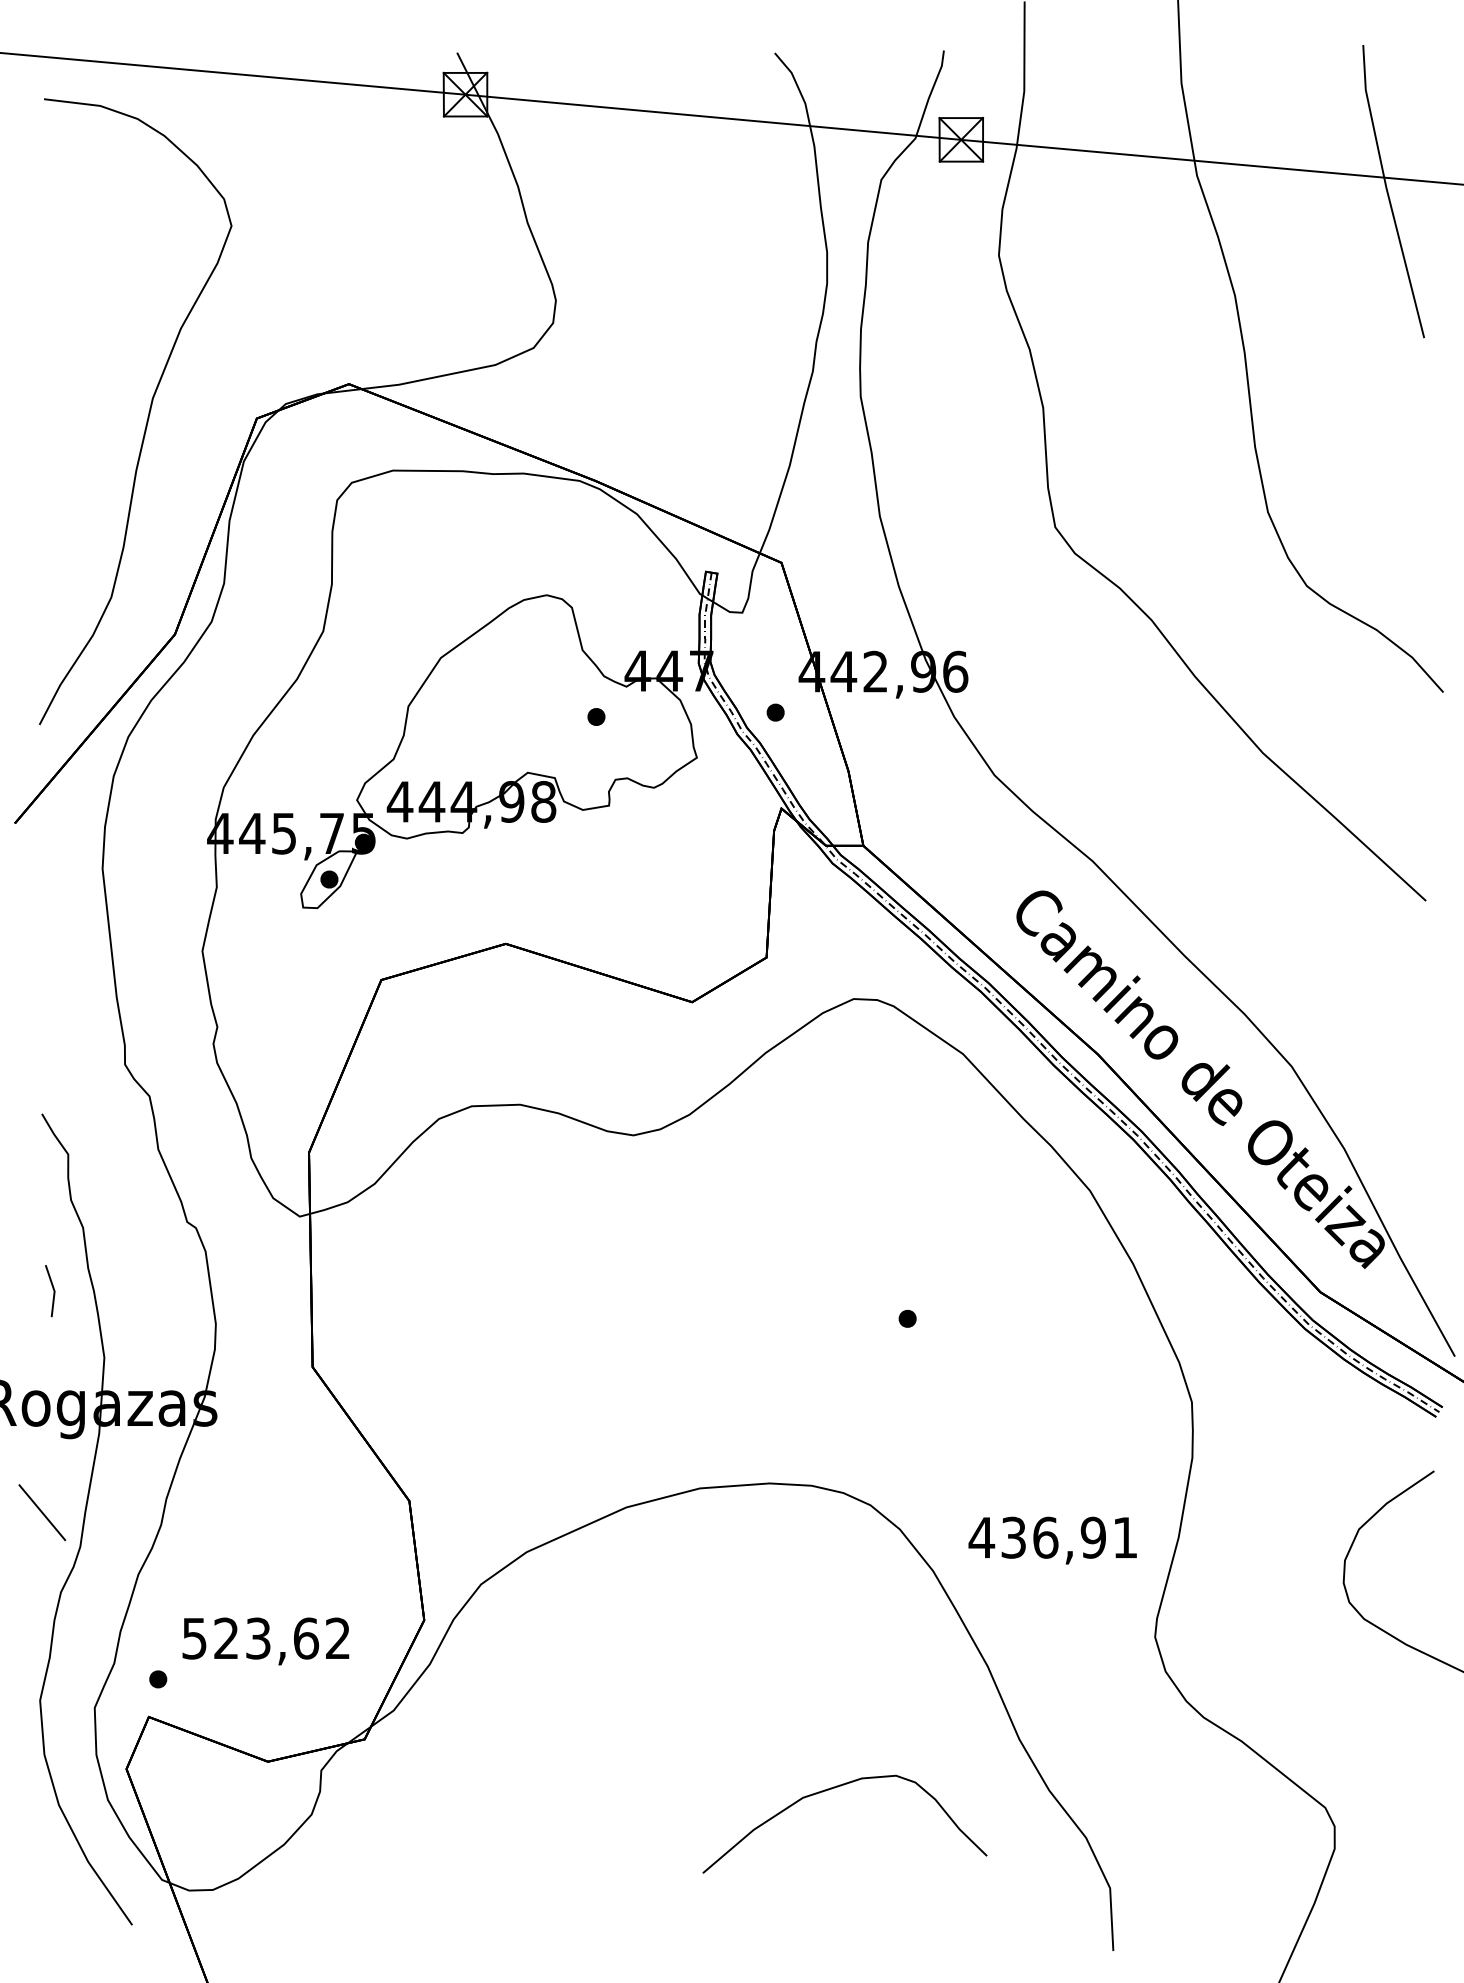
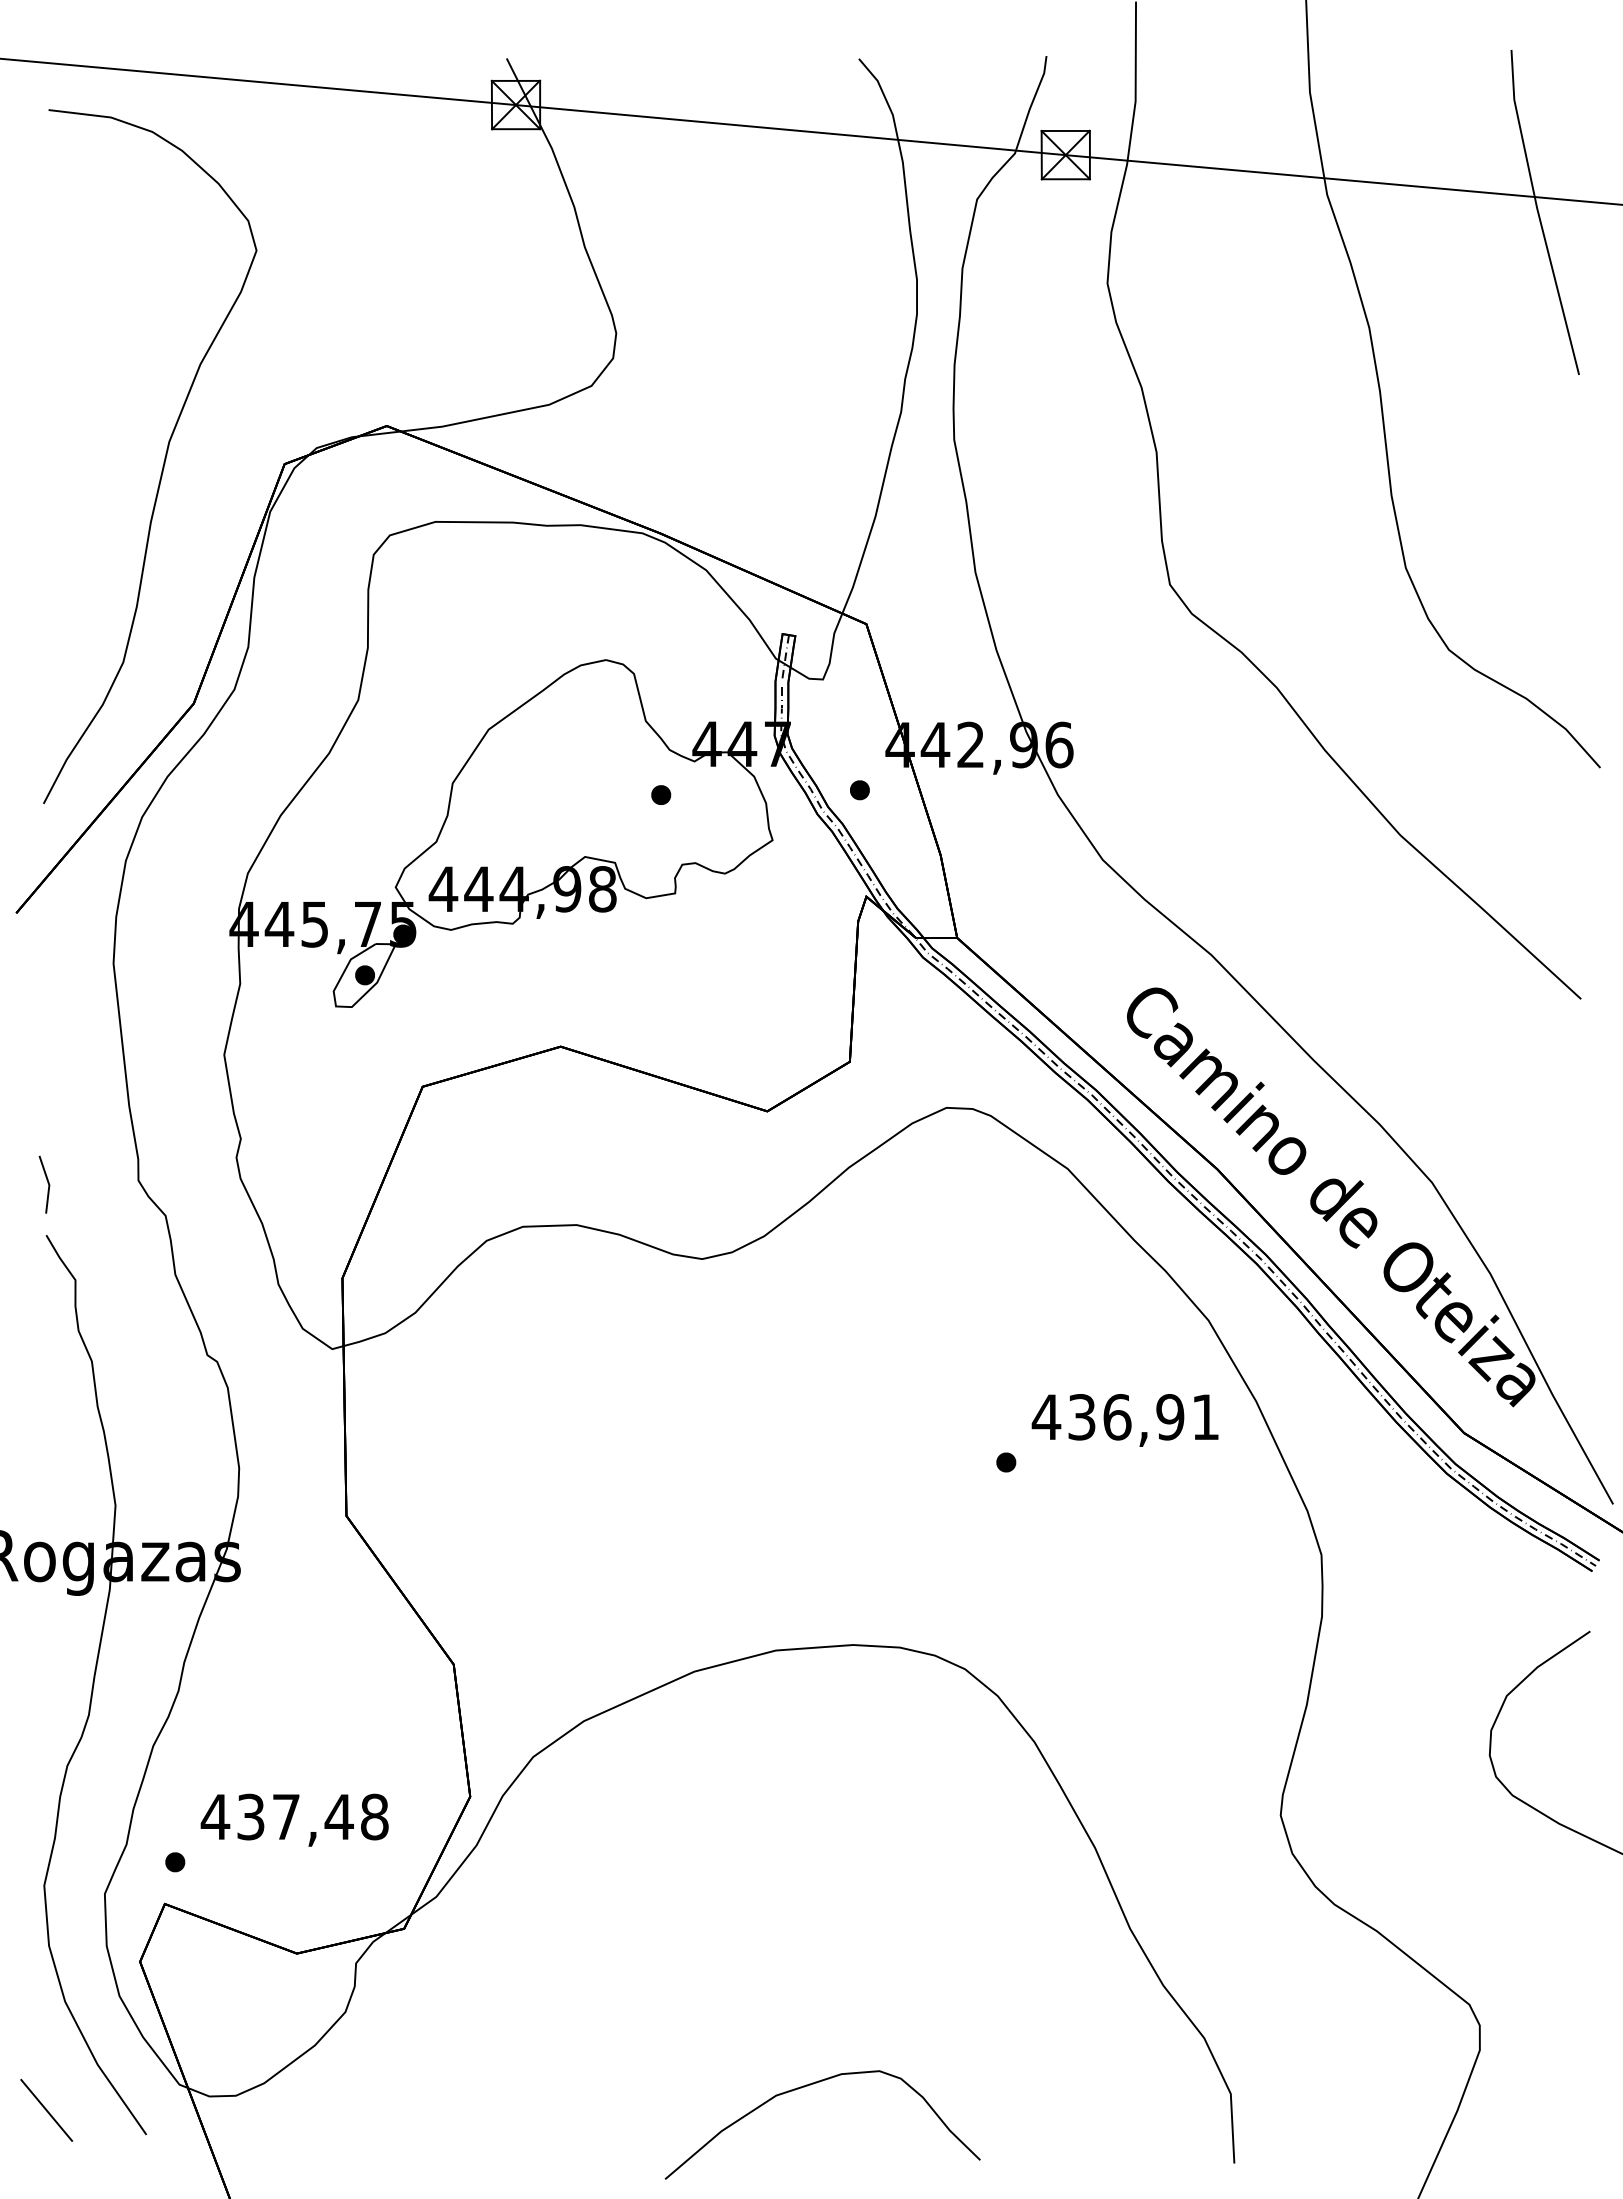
line: (52, 1289) -> (47, 1183), moved
line: (42, 1511) -> (46, 2109), moved
text: (1052, 1540) -> (1124, 1420), moved
text: (265, 1638) -> (294, 1816), 523,62 -> 437,48
curve: (833, 1788) -> (810, 2085), moved

